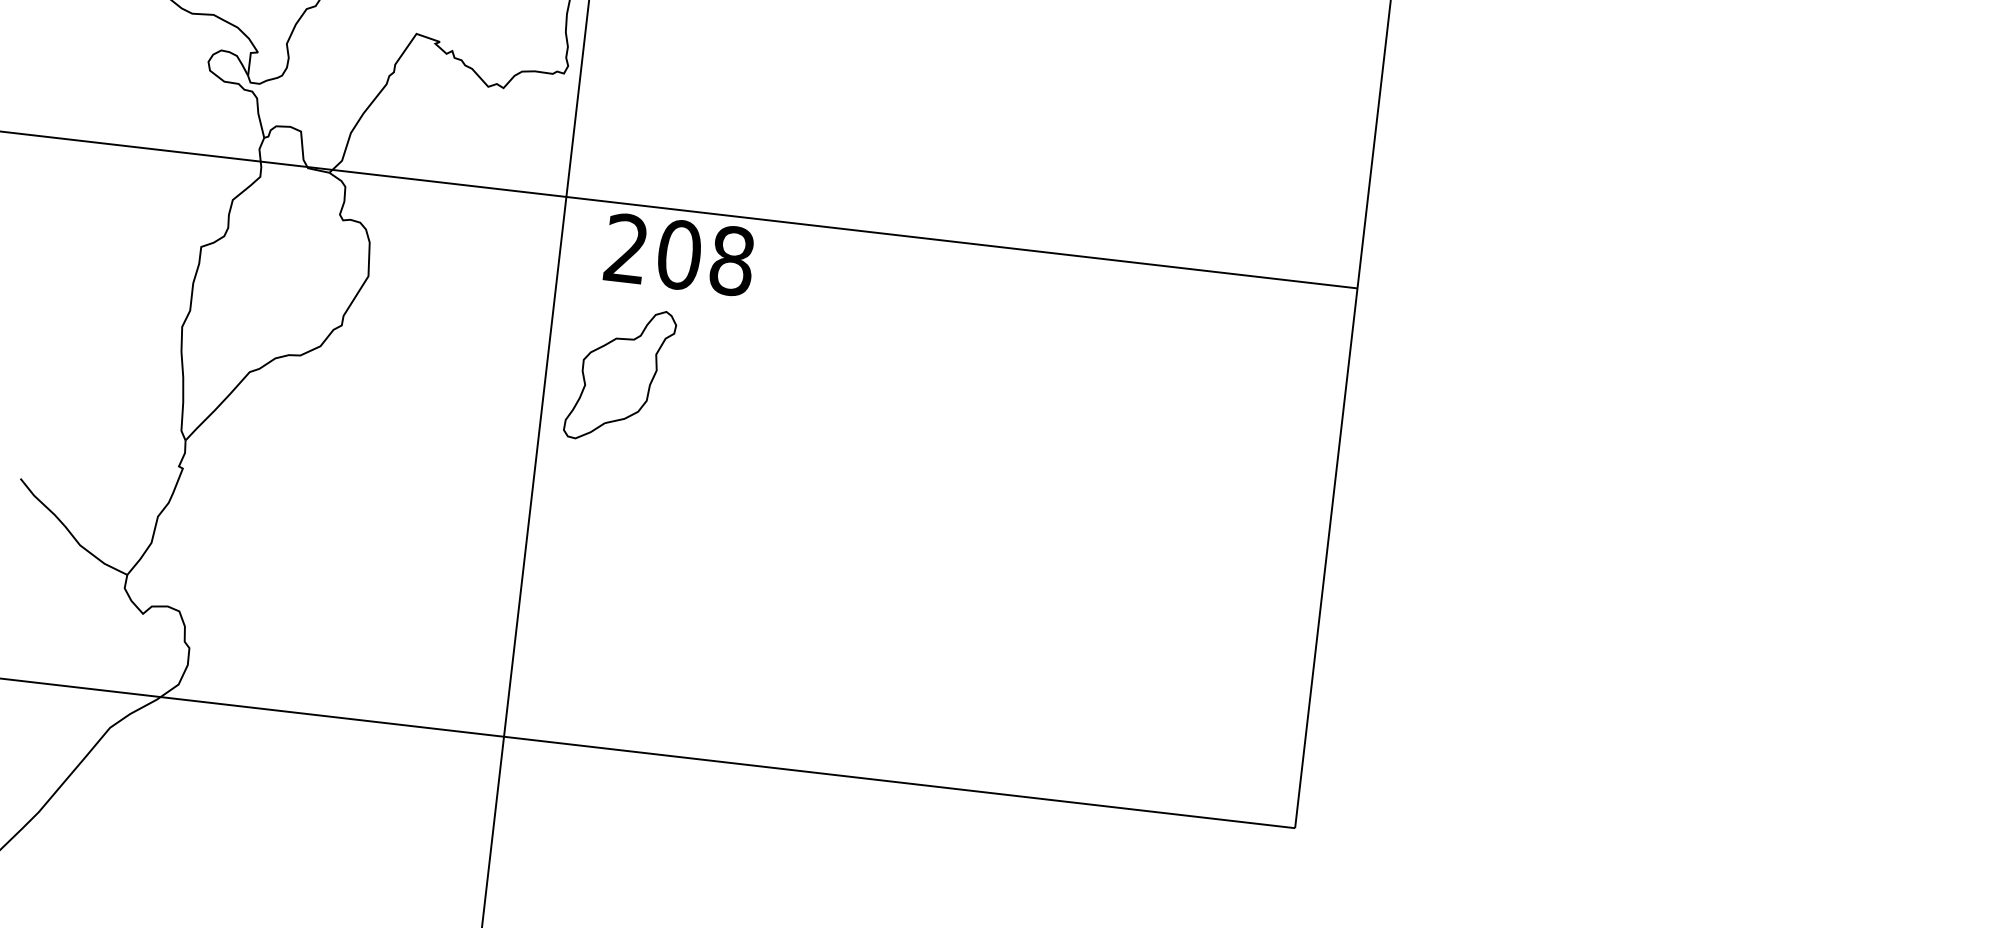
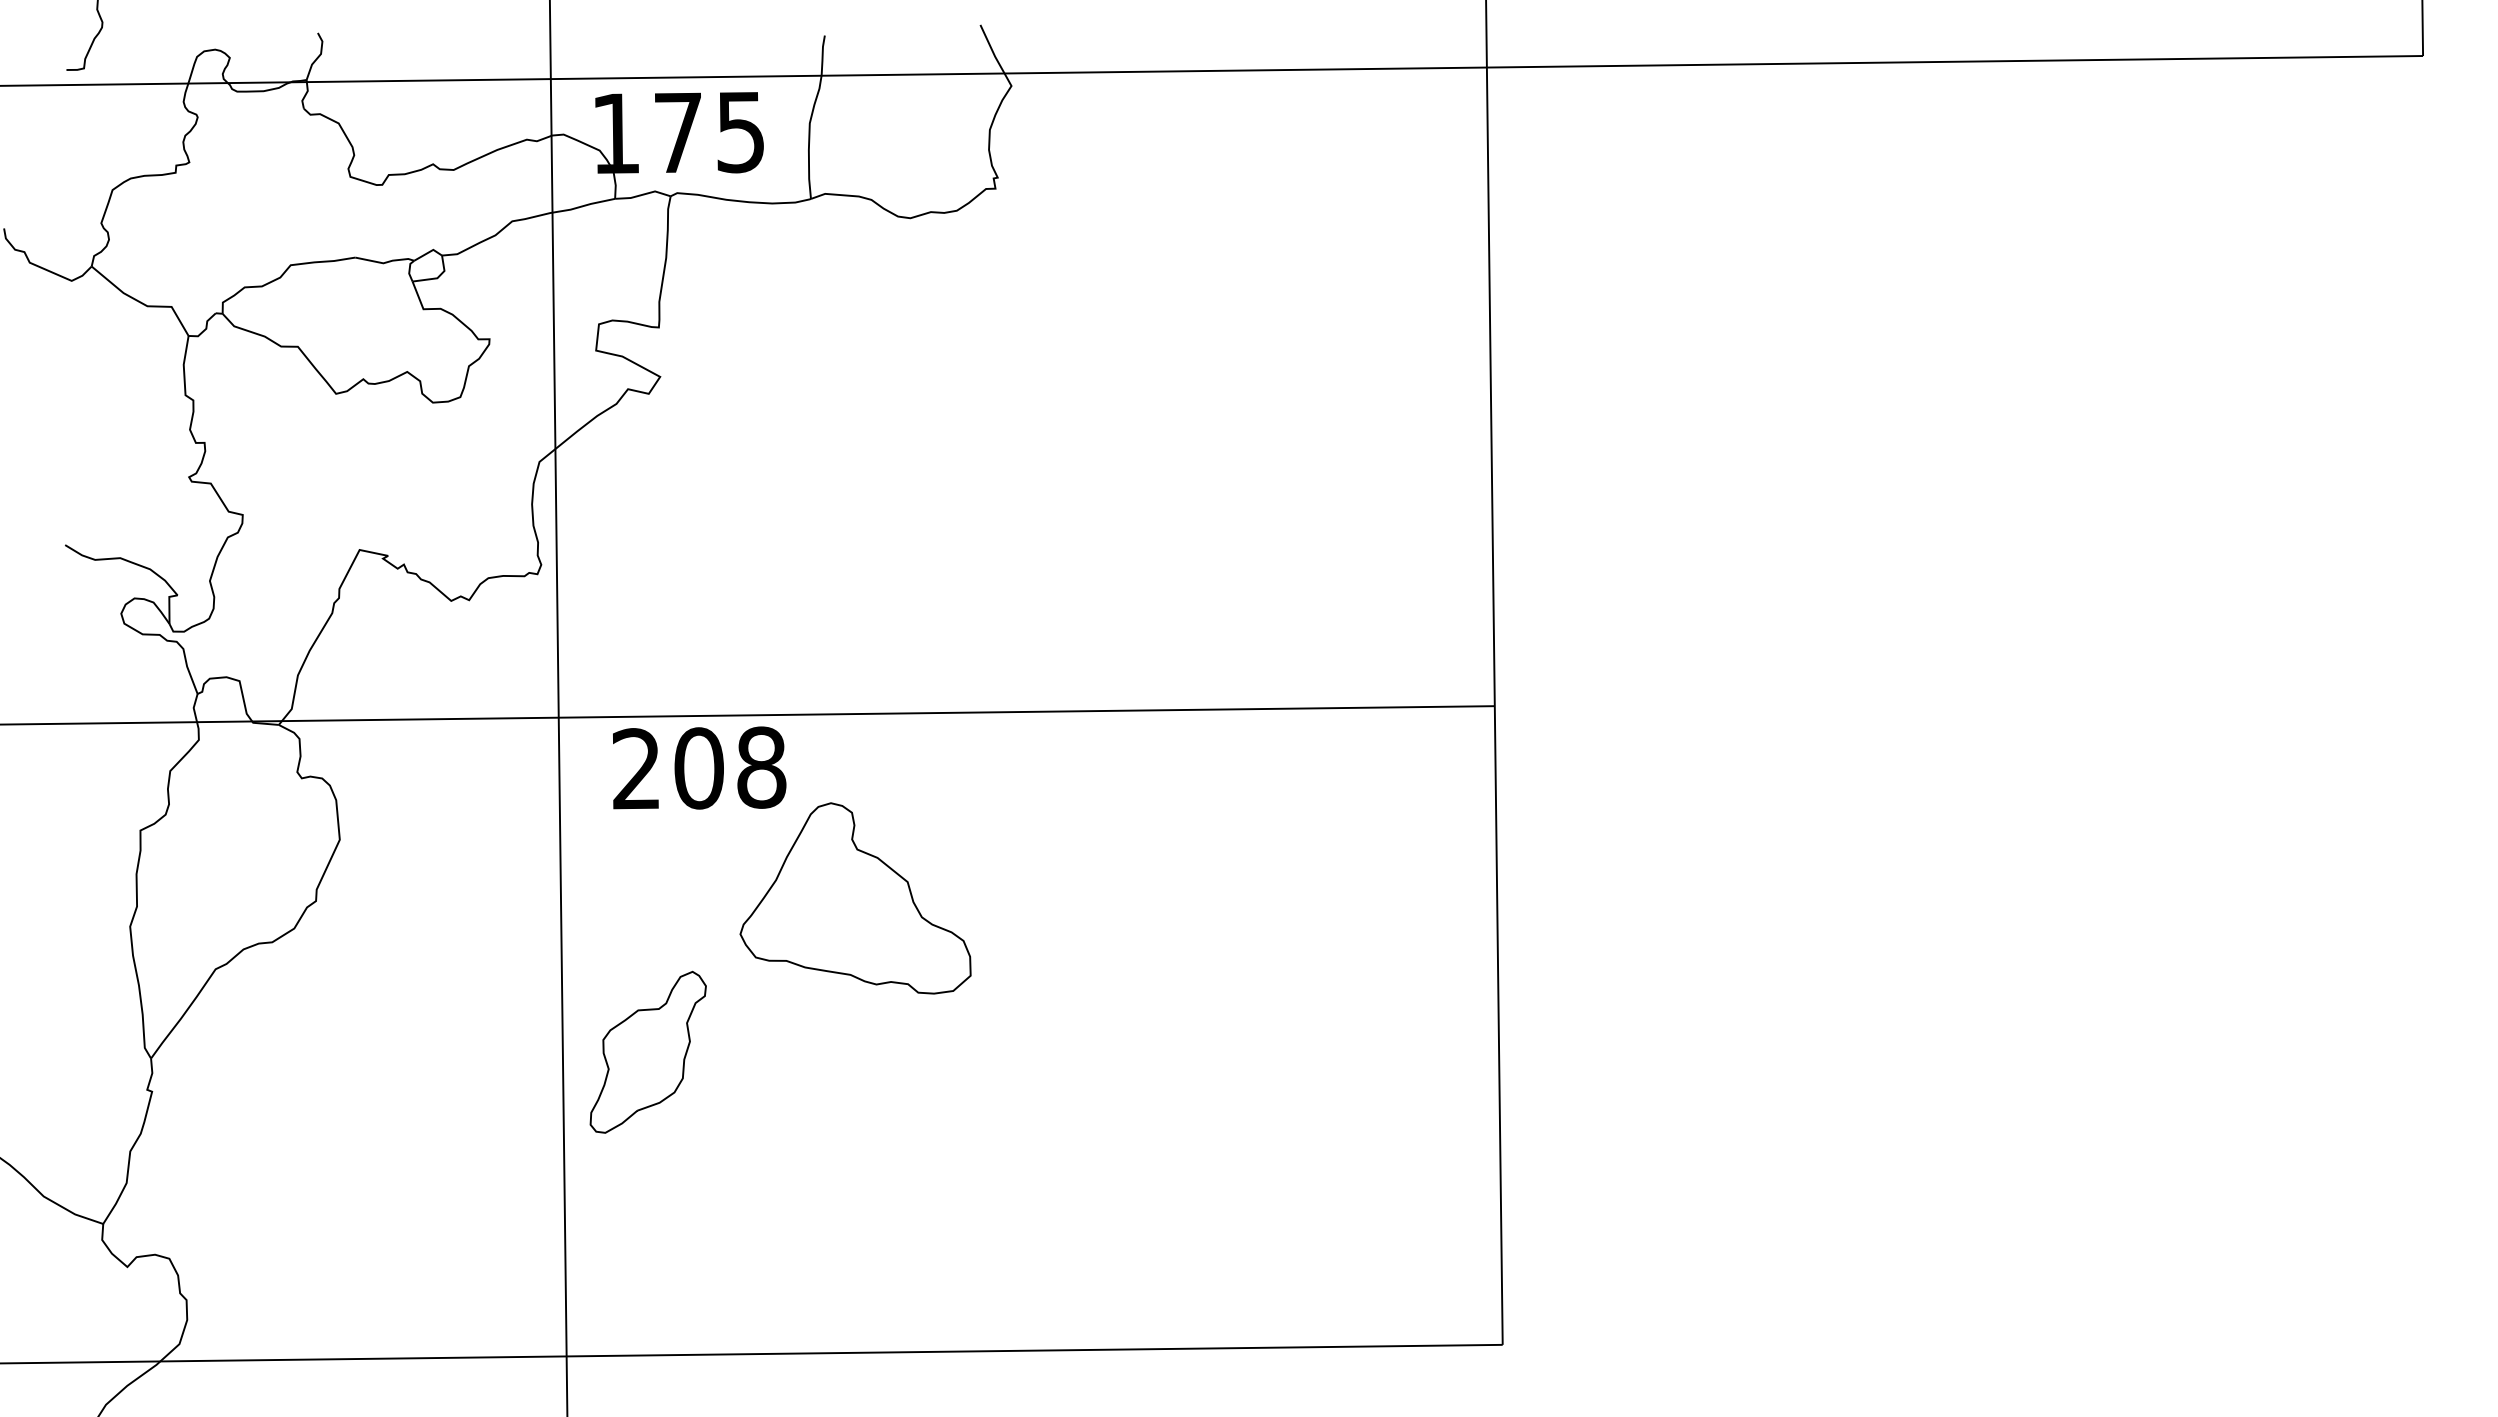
part: (619, 374) -> (647, 1051), moved
part: (797, 381) -> (855, 898), added

